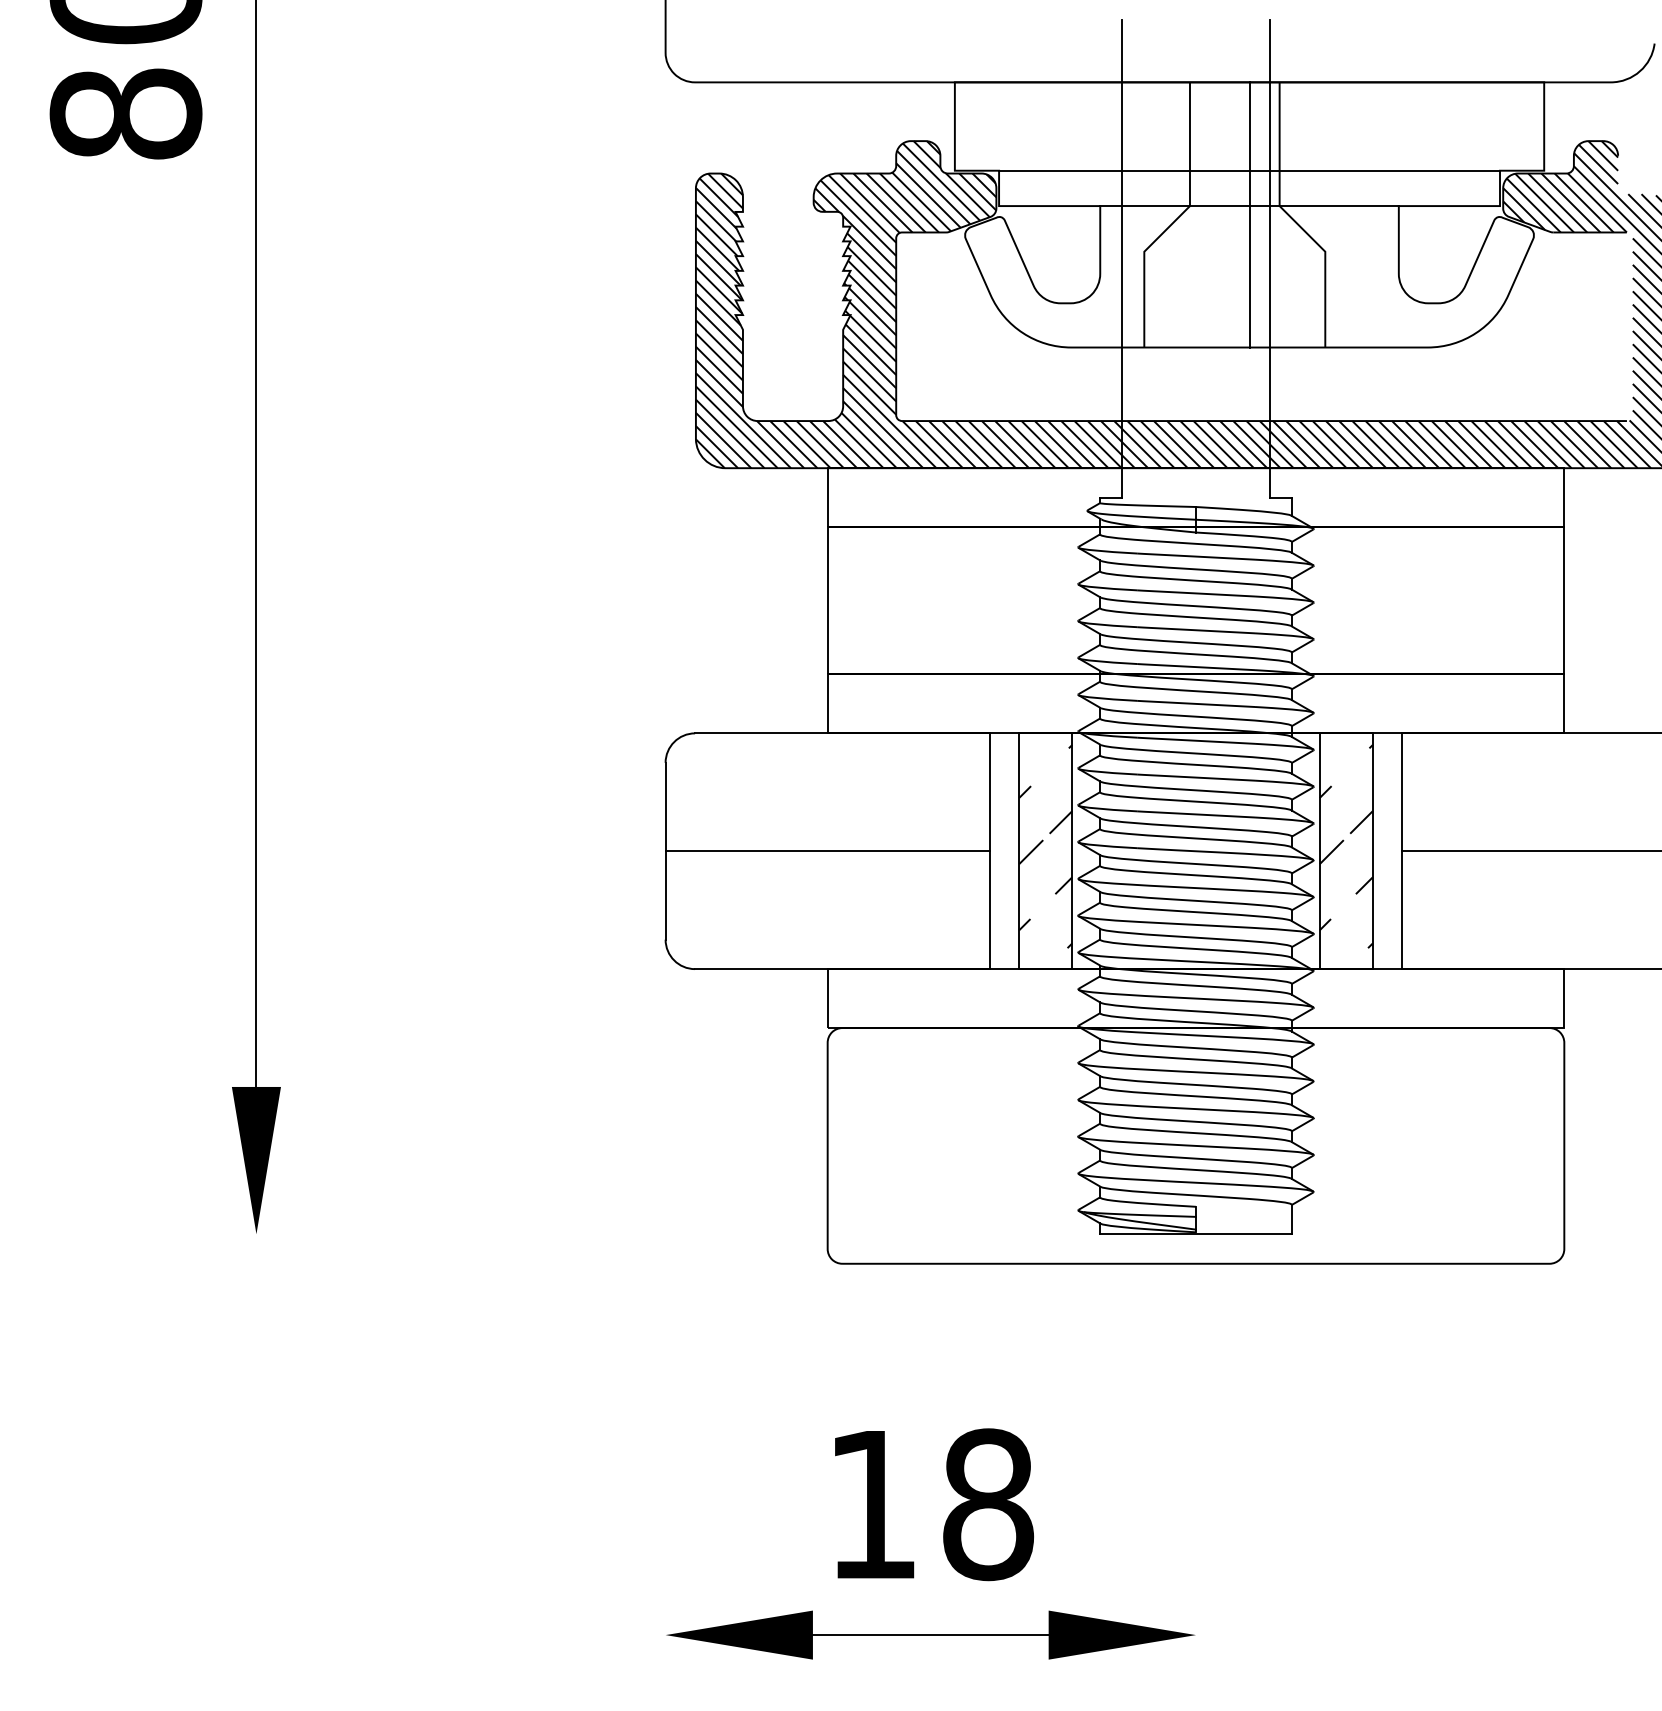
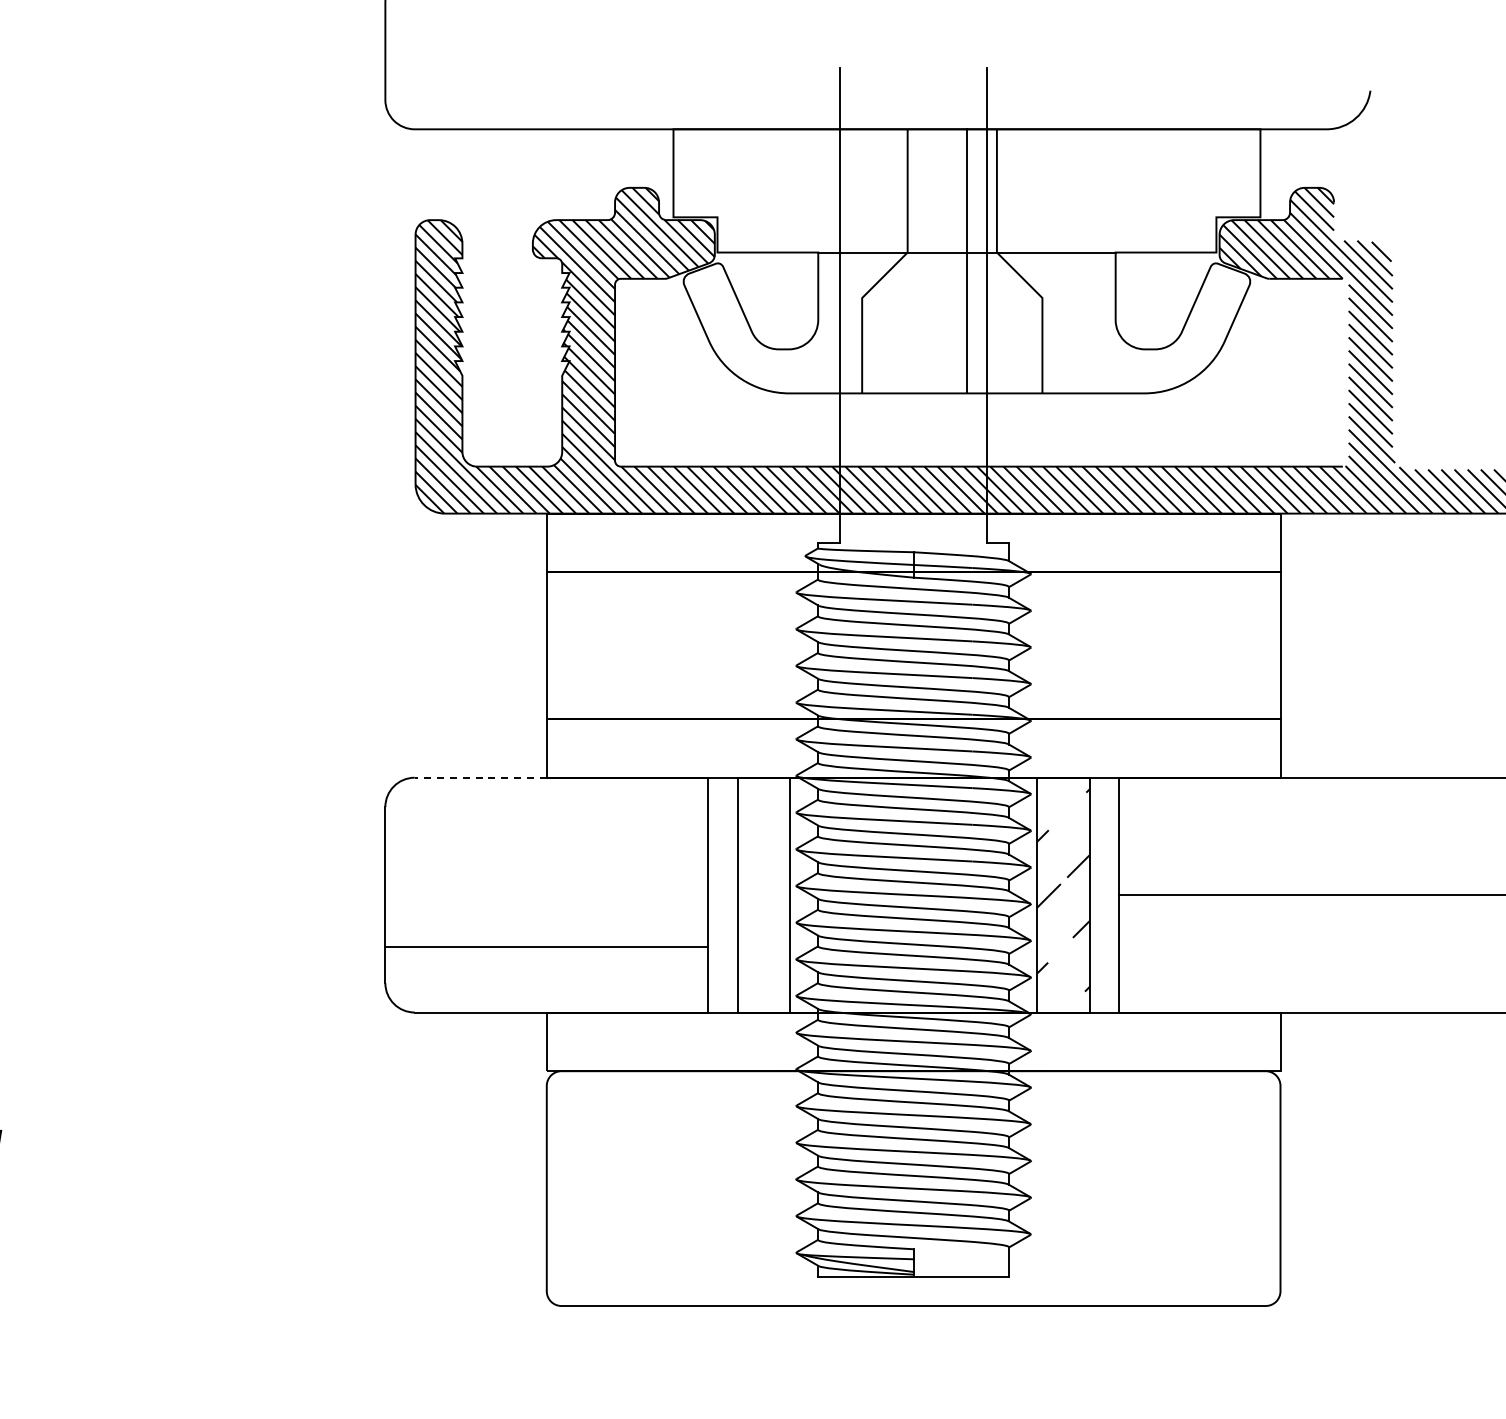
line: (1249, 170) -> (966, 217), removed
line: (760, 733) -> (479, 777), solid -> dashed
hatch: (1045, 846) -> (763, 890), removed
line: (827, 851) -> (546, 947), moved

